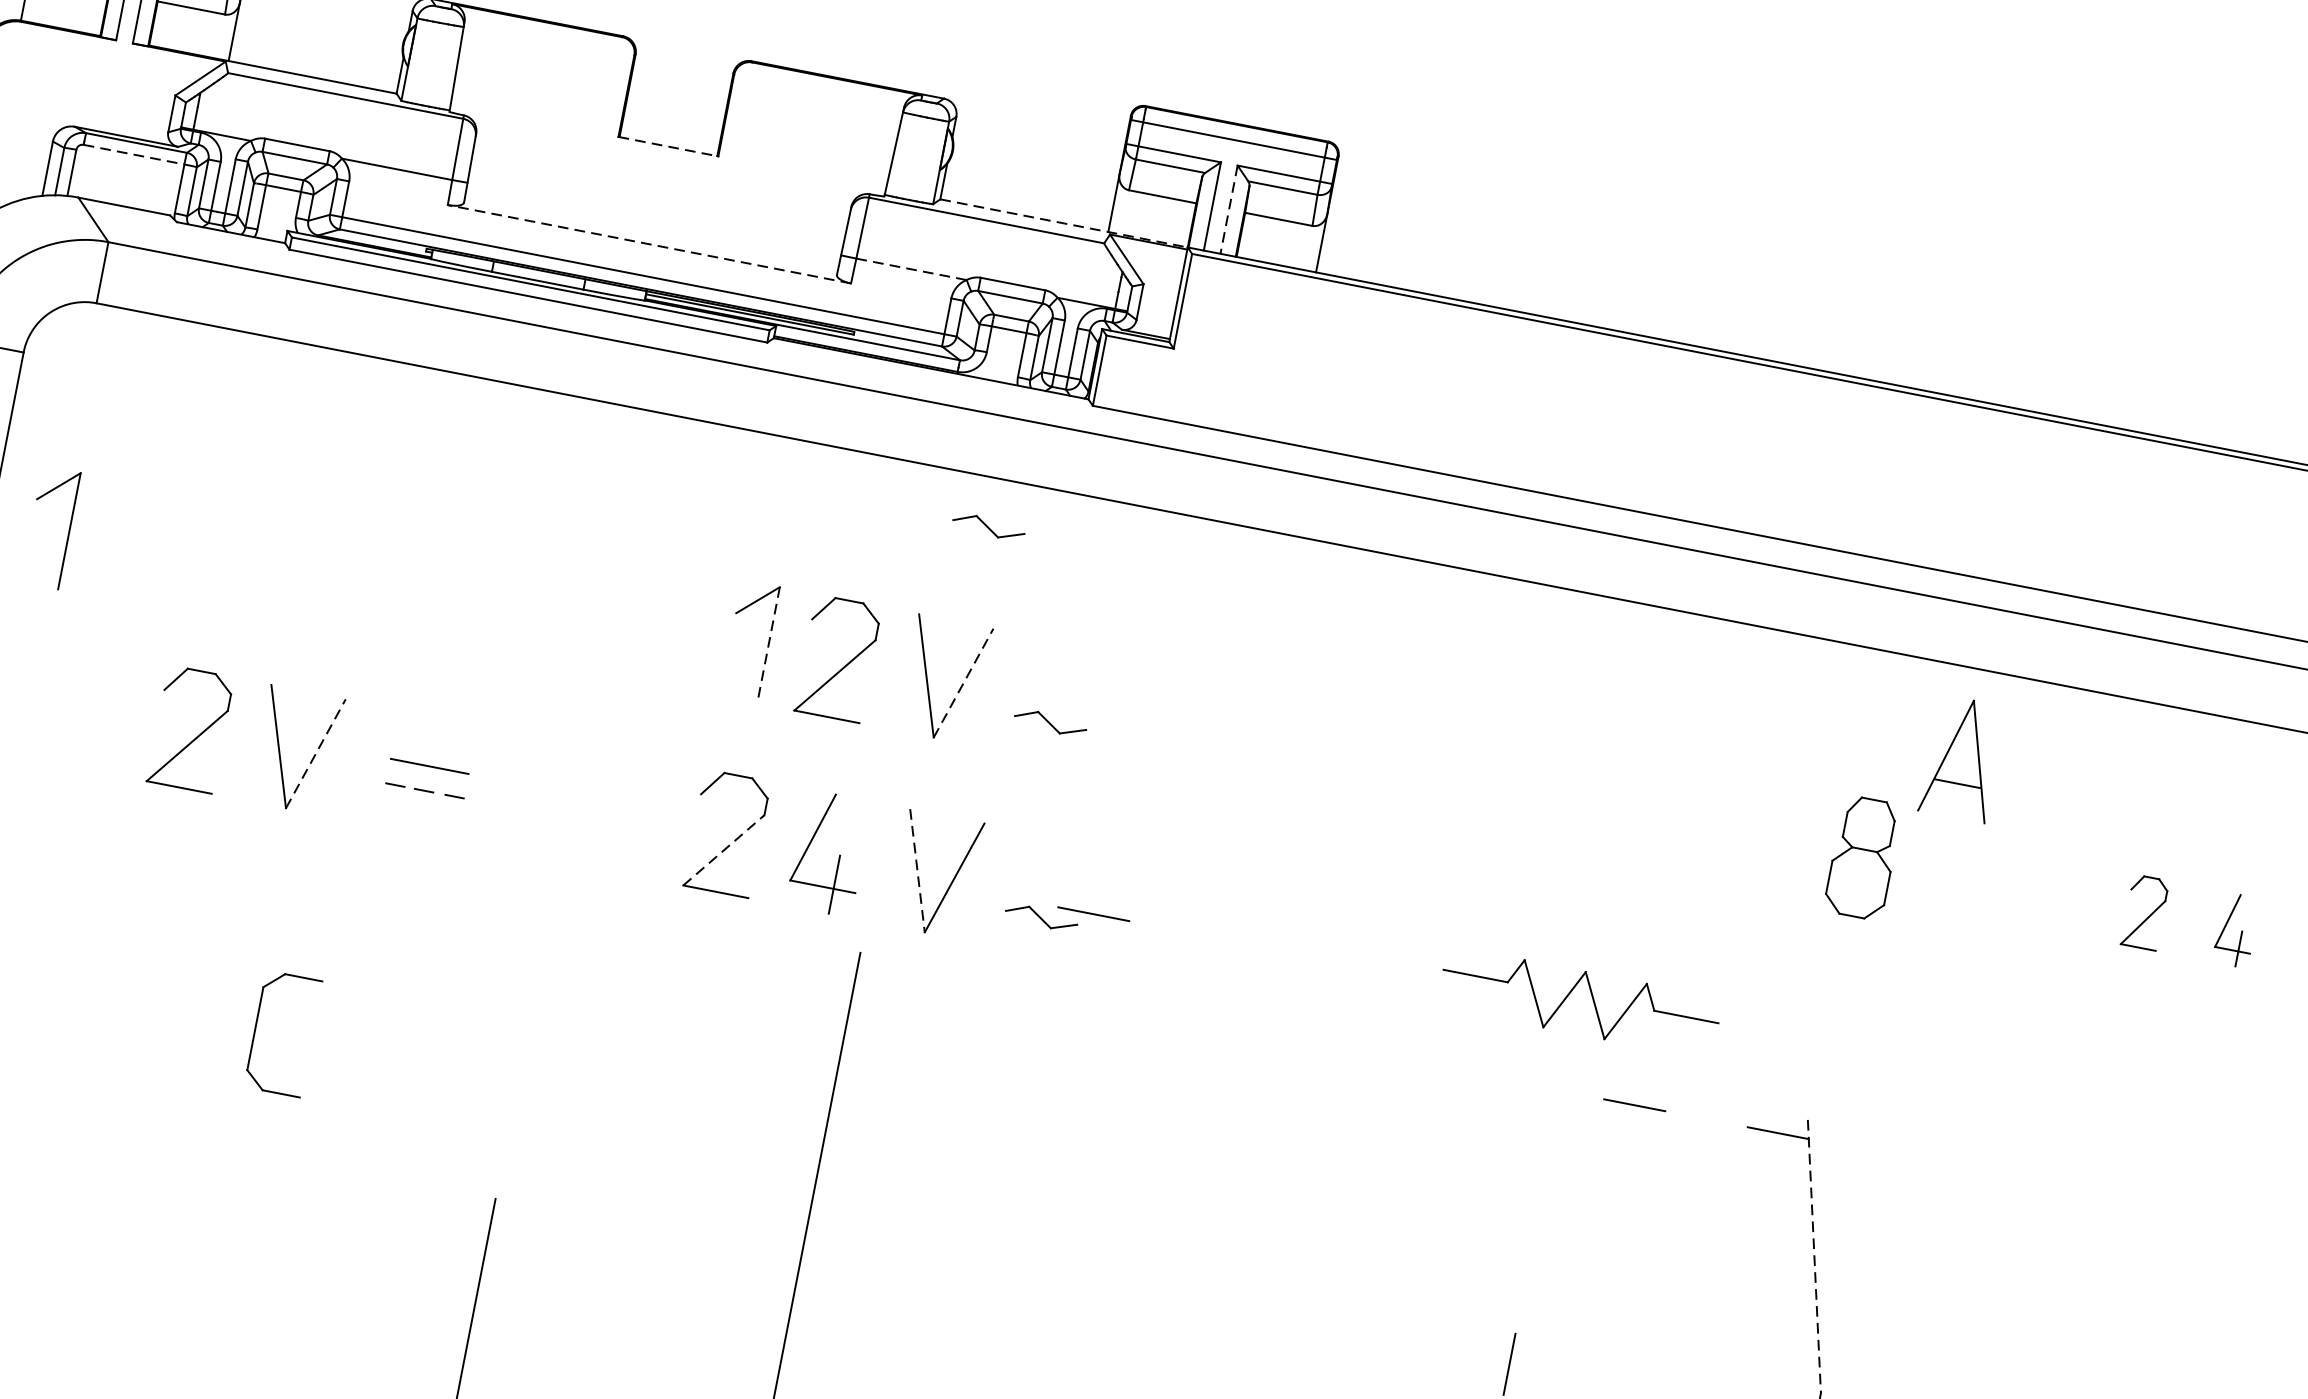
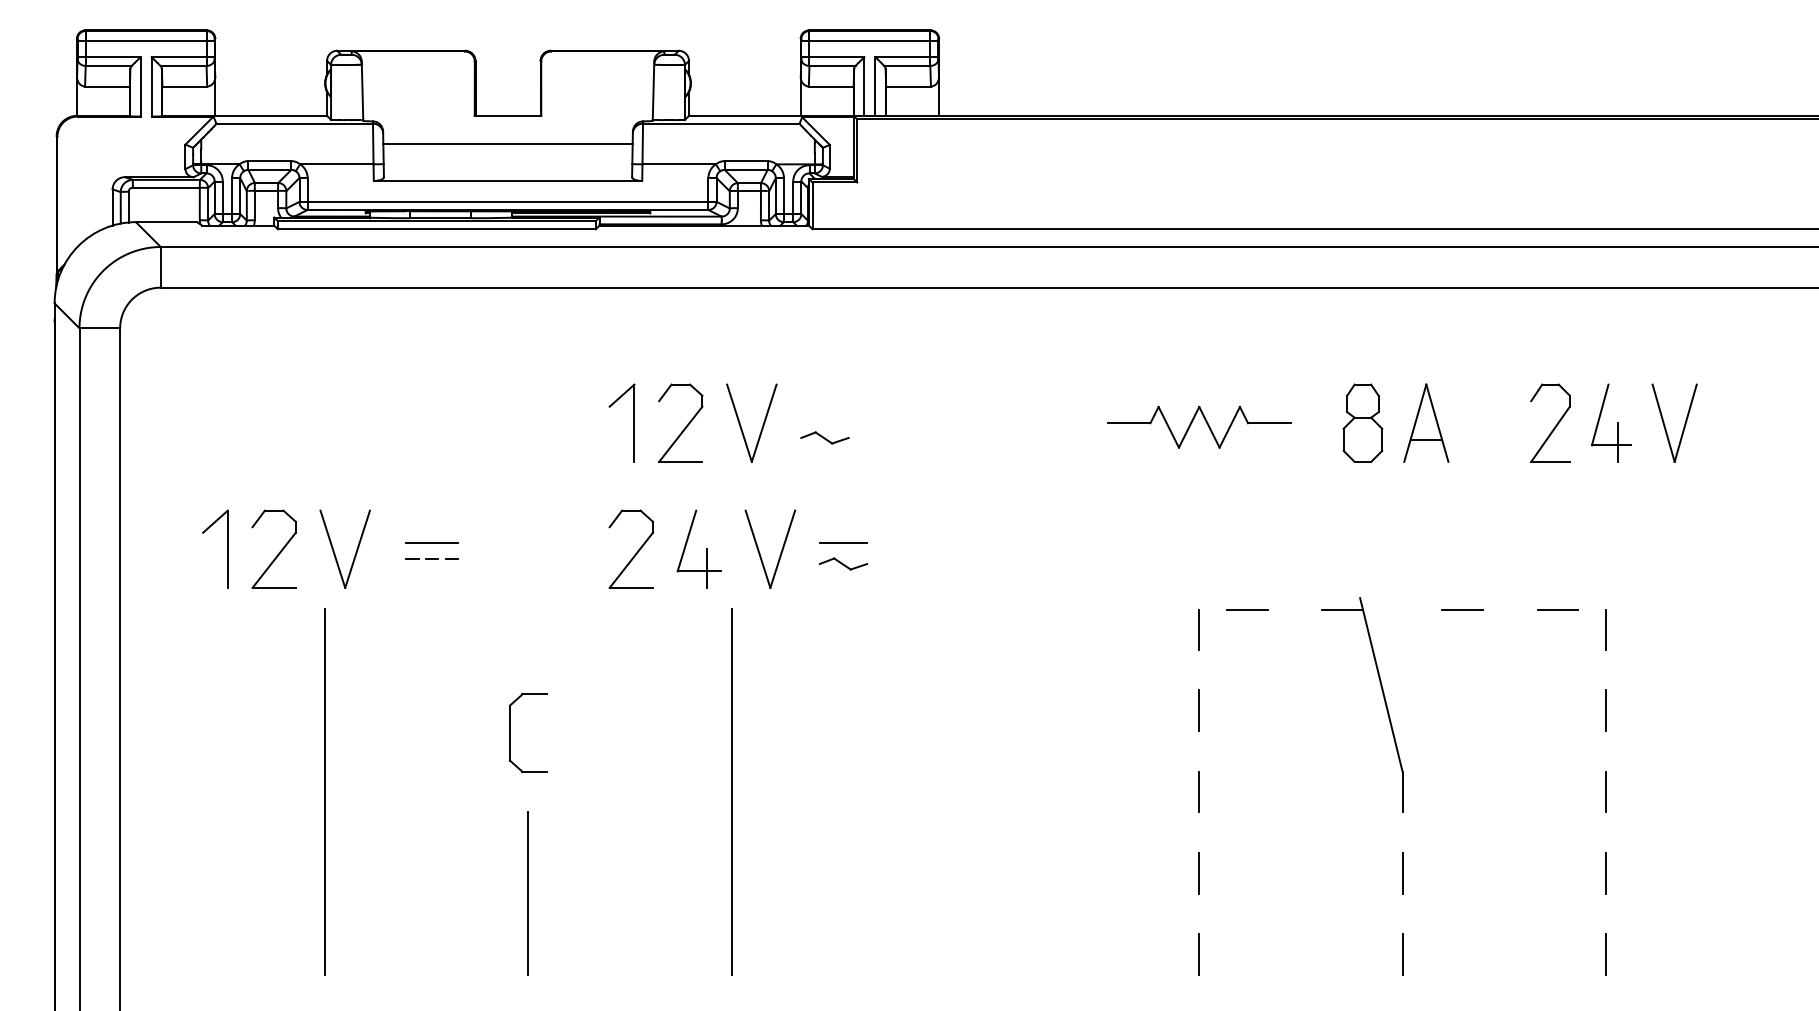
line: (669, 146) -> (508, 115), dashed -> solid
line: (134, 154) -> (166, 187), dashed -> solid
line: (659, 189) -> (507, 144), added
line: (1228, 211) -> (875, 87), dashed -> solid
line: (1064, 222) -> (771, 115), dashed -> solid
line: (648, 243) -> (507, 180), dashed -> solid
line: (911, 269) -> (679, 164), dashed -> solid
part: (988, 526) -> (760, 319), removed
part: (69, 529) -> (227, 548), moved
line: (768, 645) -> (634, 423), dashed -> solid
line: (963, 683) -> (764, 423), dashed -> solid
line: (315, 754) -> (357, 549), dashed -> solid
part: (1963, 757) -> (1426, 422), moved
line: (724, 849) -> (631, 559), dashed -> solid
line: (918, 871) -> (758, 549), dashed -> solid
part: (2145, 911) -> (1550, 422), size x1.67
line: (1093, 913) -> (843, 542), moved
part: (2236, 929) -> (1611, 422), size x1.67
part: (1570, 994) -> (1192, 423), moved
part: (256, 1027) -> (510, 732), moved
line: (196, 1109) -> (325, 792), added
line: (1557, 1120) -> (1199, 629), added
line: (1958, 1168) -> (1462, 610), added
line: (2100, 1196) -> (1557, 610), added
line: (2167, 1238) -> (1605, 629), added
line: (1533, 1241) -> (1199, 710), added
line: (1814, 1257) -> (1381, 685), dashed -> solid
line: (2143, 1360) -> (1605, 710), added

